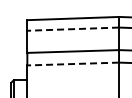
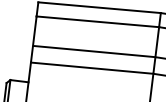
line: (73, 29) -> (98, 22), dashed -> solid
line: (73, 64) -> (92, 68), dashed -> solid

